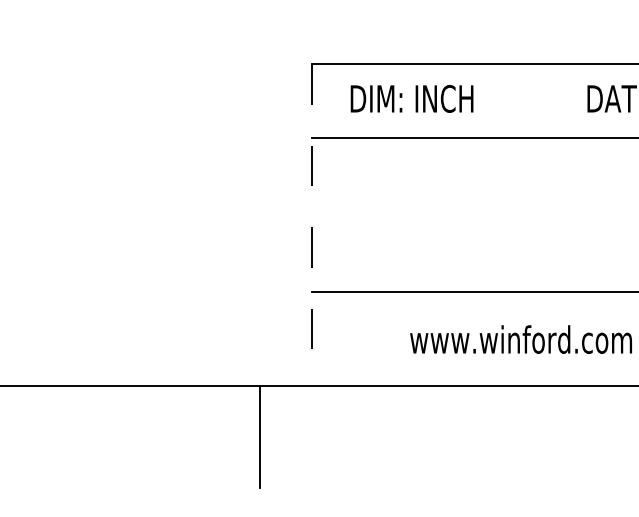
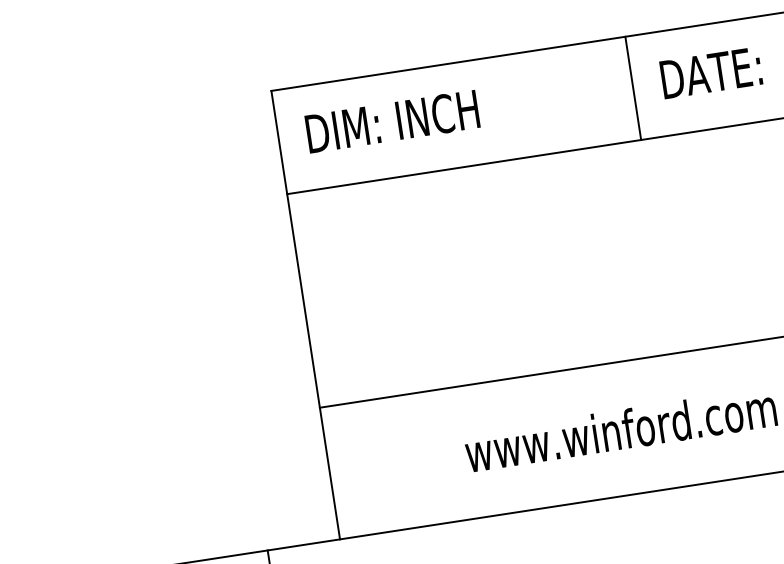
text: (411, 98) -> (391, 121), moved
line: (566, 101) -> (633, 88), added
line: (312, 225) -> (305, 315), dashed -> solid

